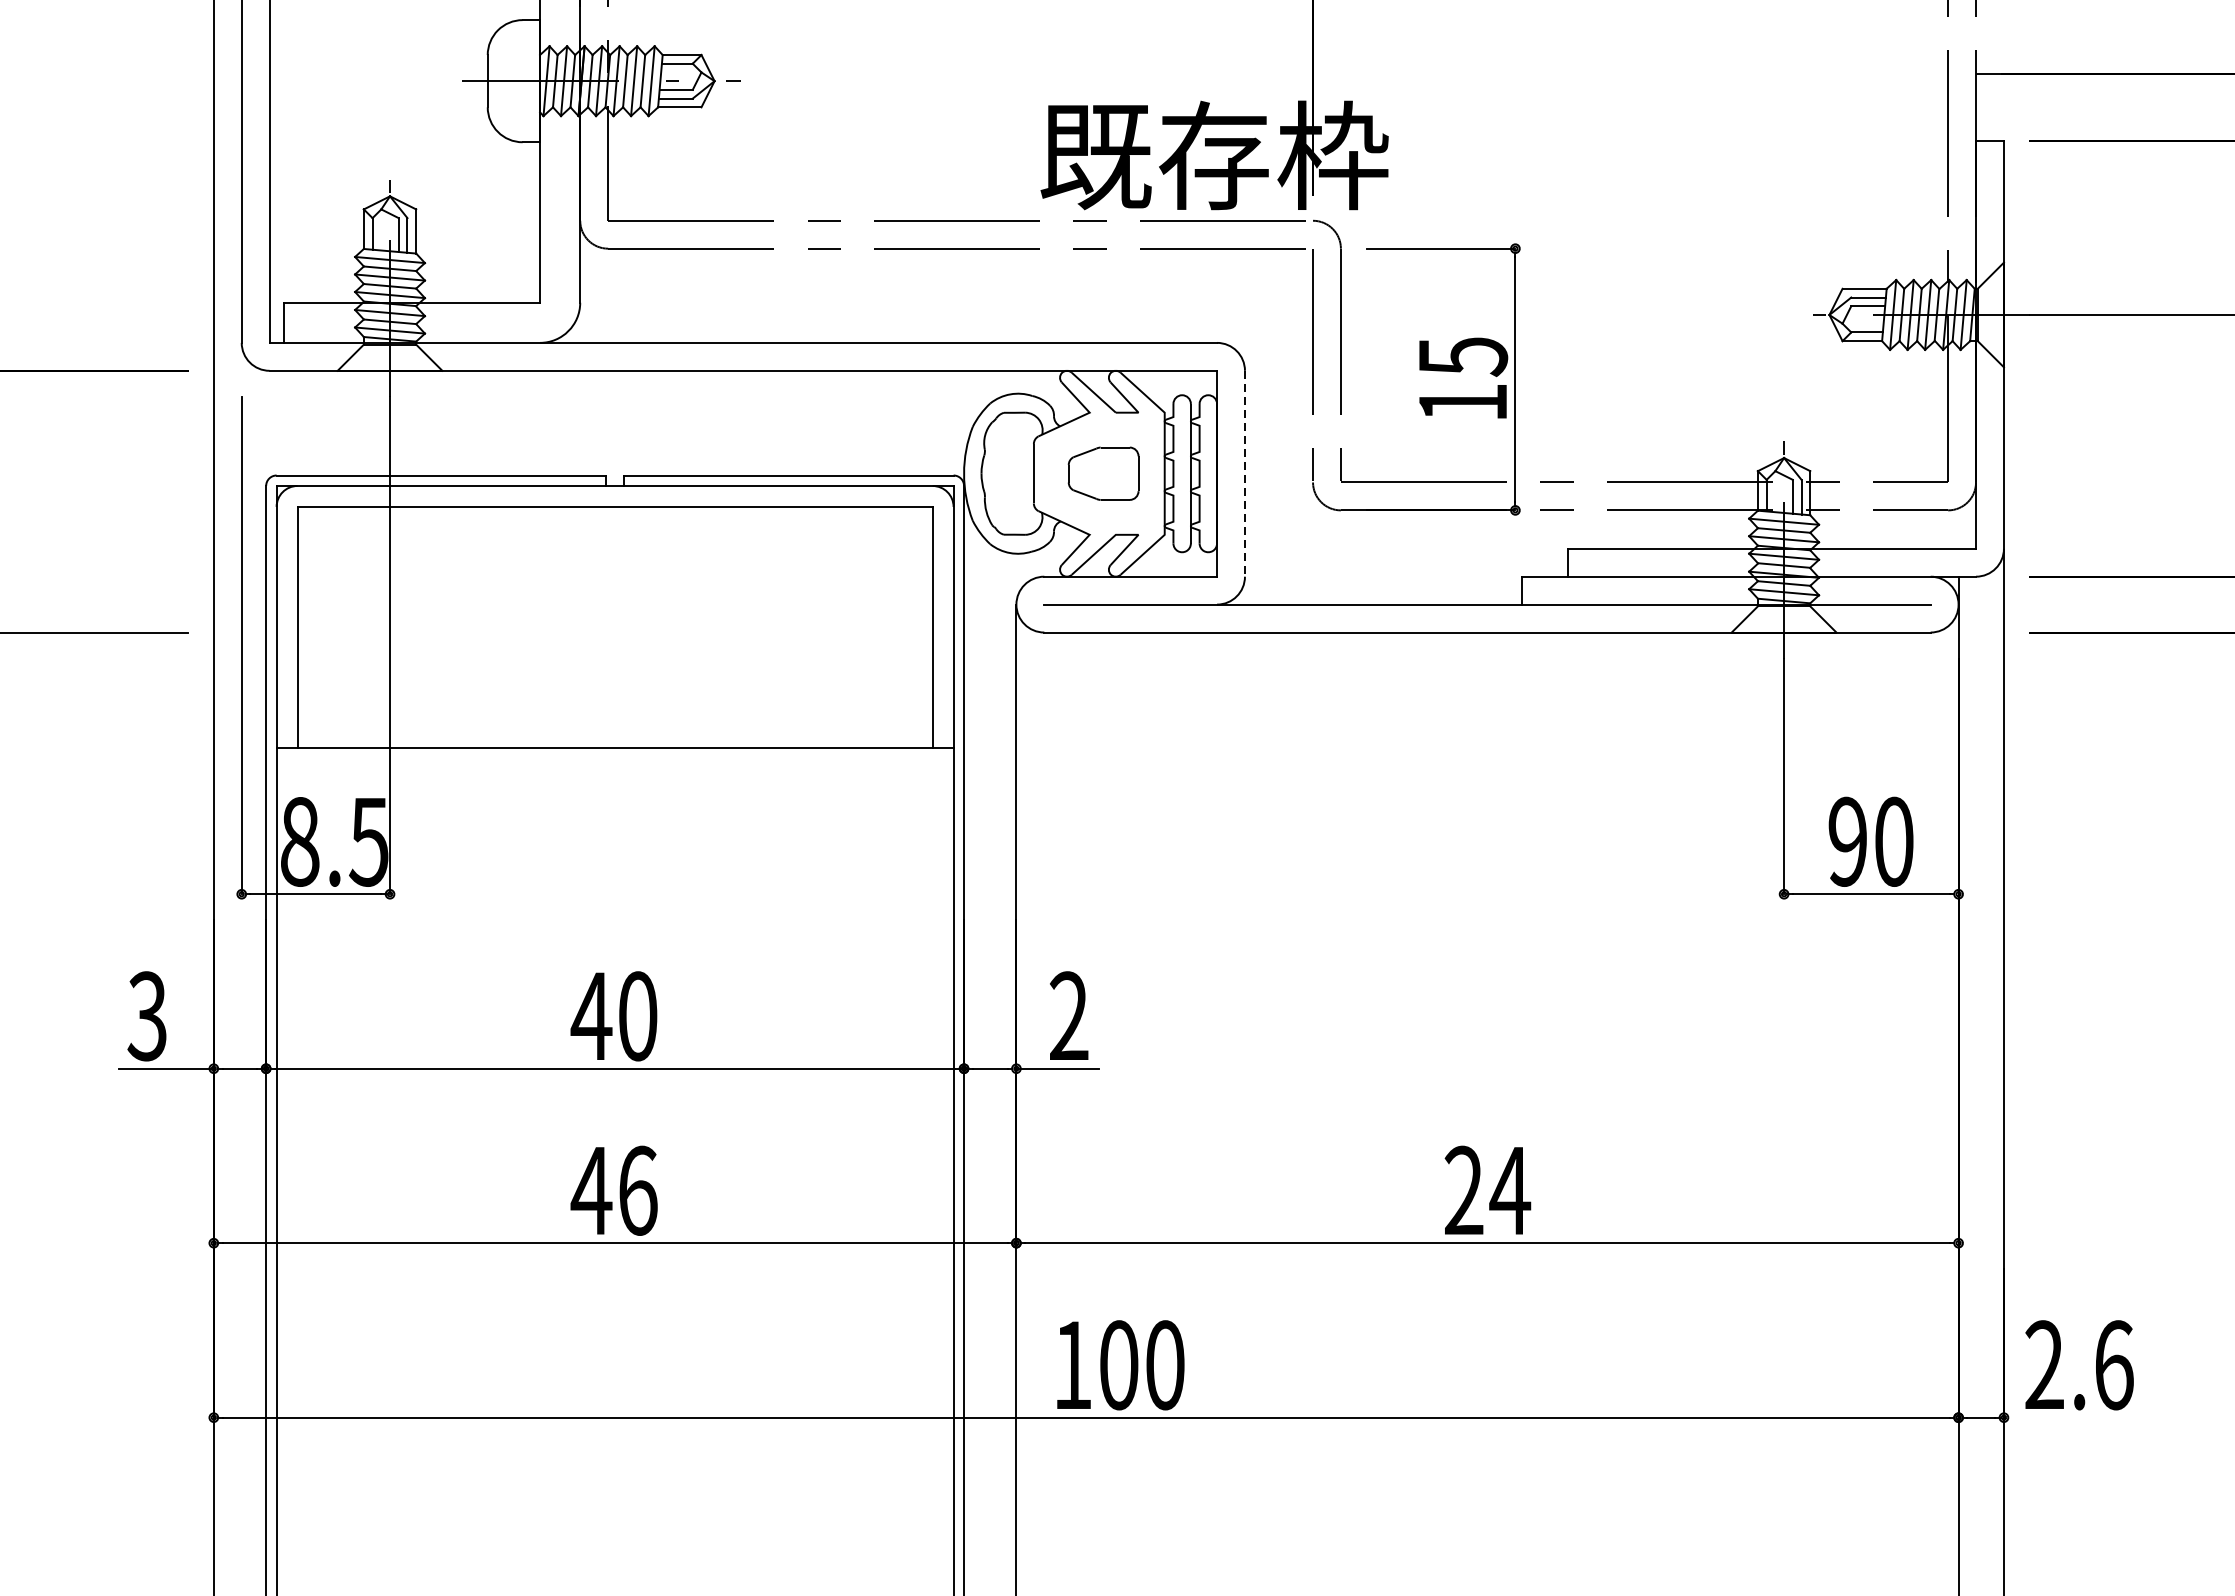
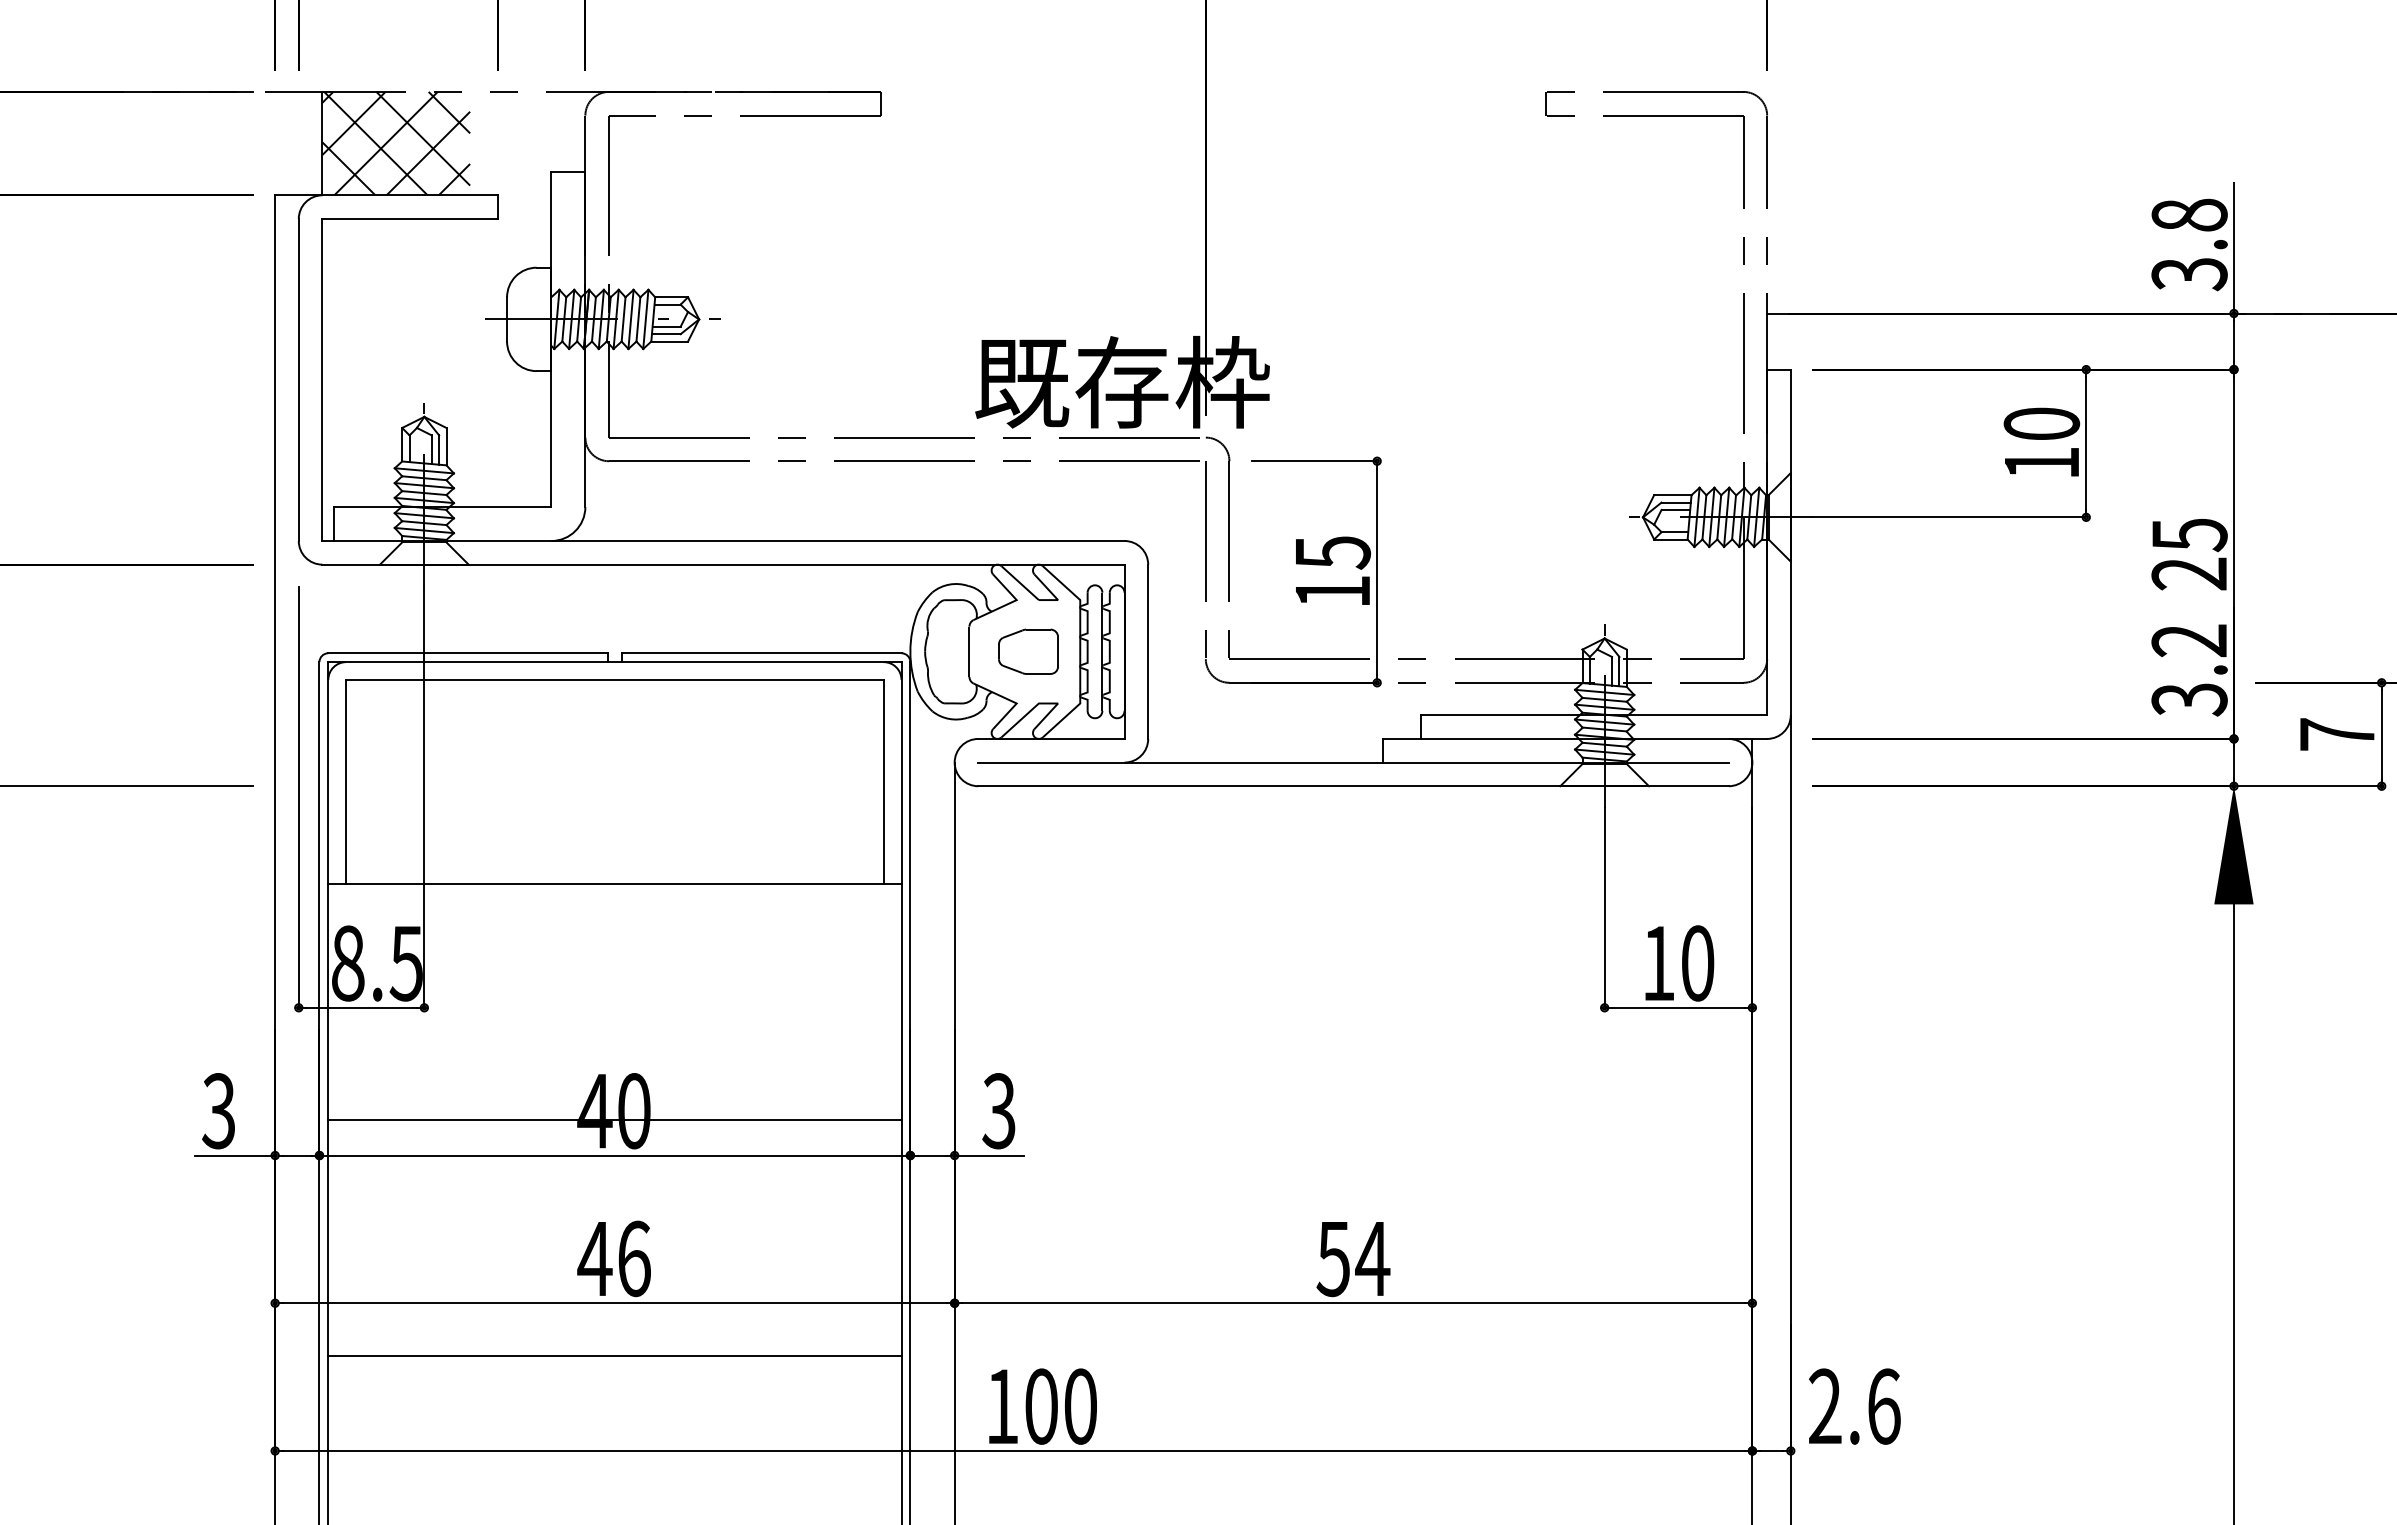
line: (1245, 474) -> (1148, 652), dashed -> solid
text: (1847, 841) -> (1658, 963), 90 -> 10
text: (1068, 1016) -> (998, 1111), 2 -> 3
line: (614, 1027) -> (614, 1120), added
text: (1462, 1190) -> (1332, 1258), 24 -> 54
line: (614, 1306) -> (614, 1356), added

